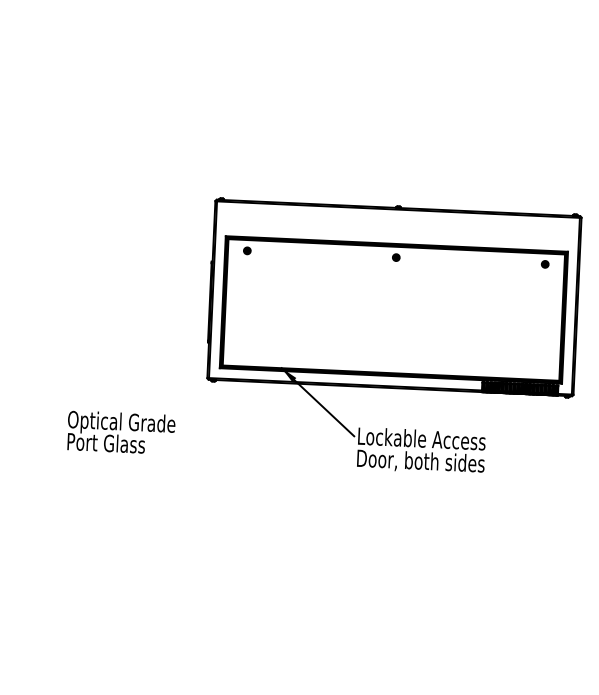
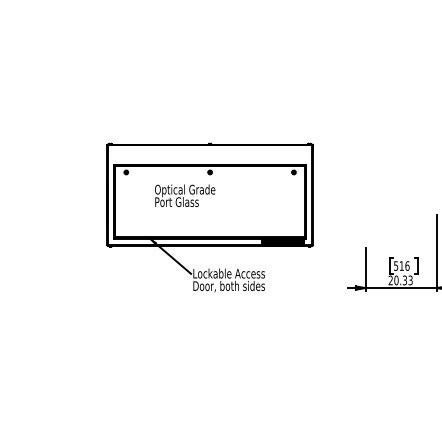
text: (121, 432) -> (185, 195), moved

